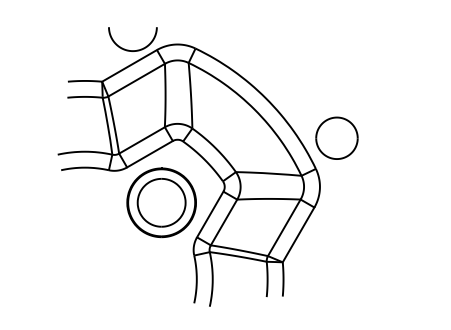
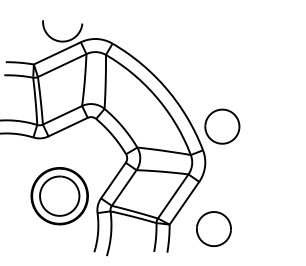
part: (161, 202) -> (59, 195), moved
part: (336, 262) -> (213, 228), added

